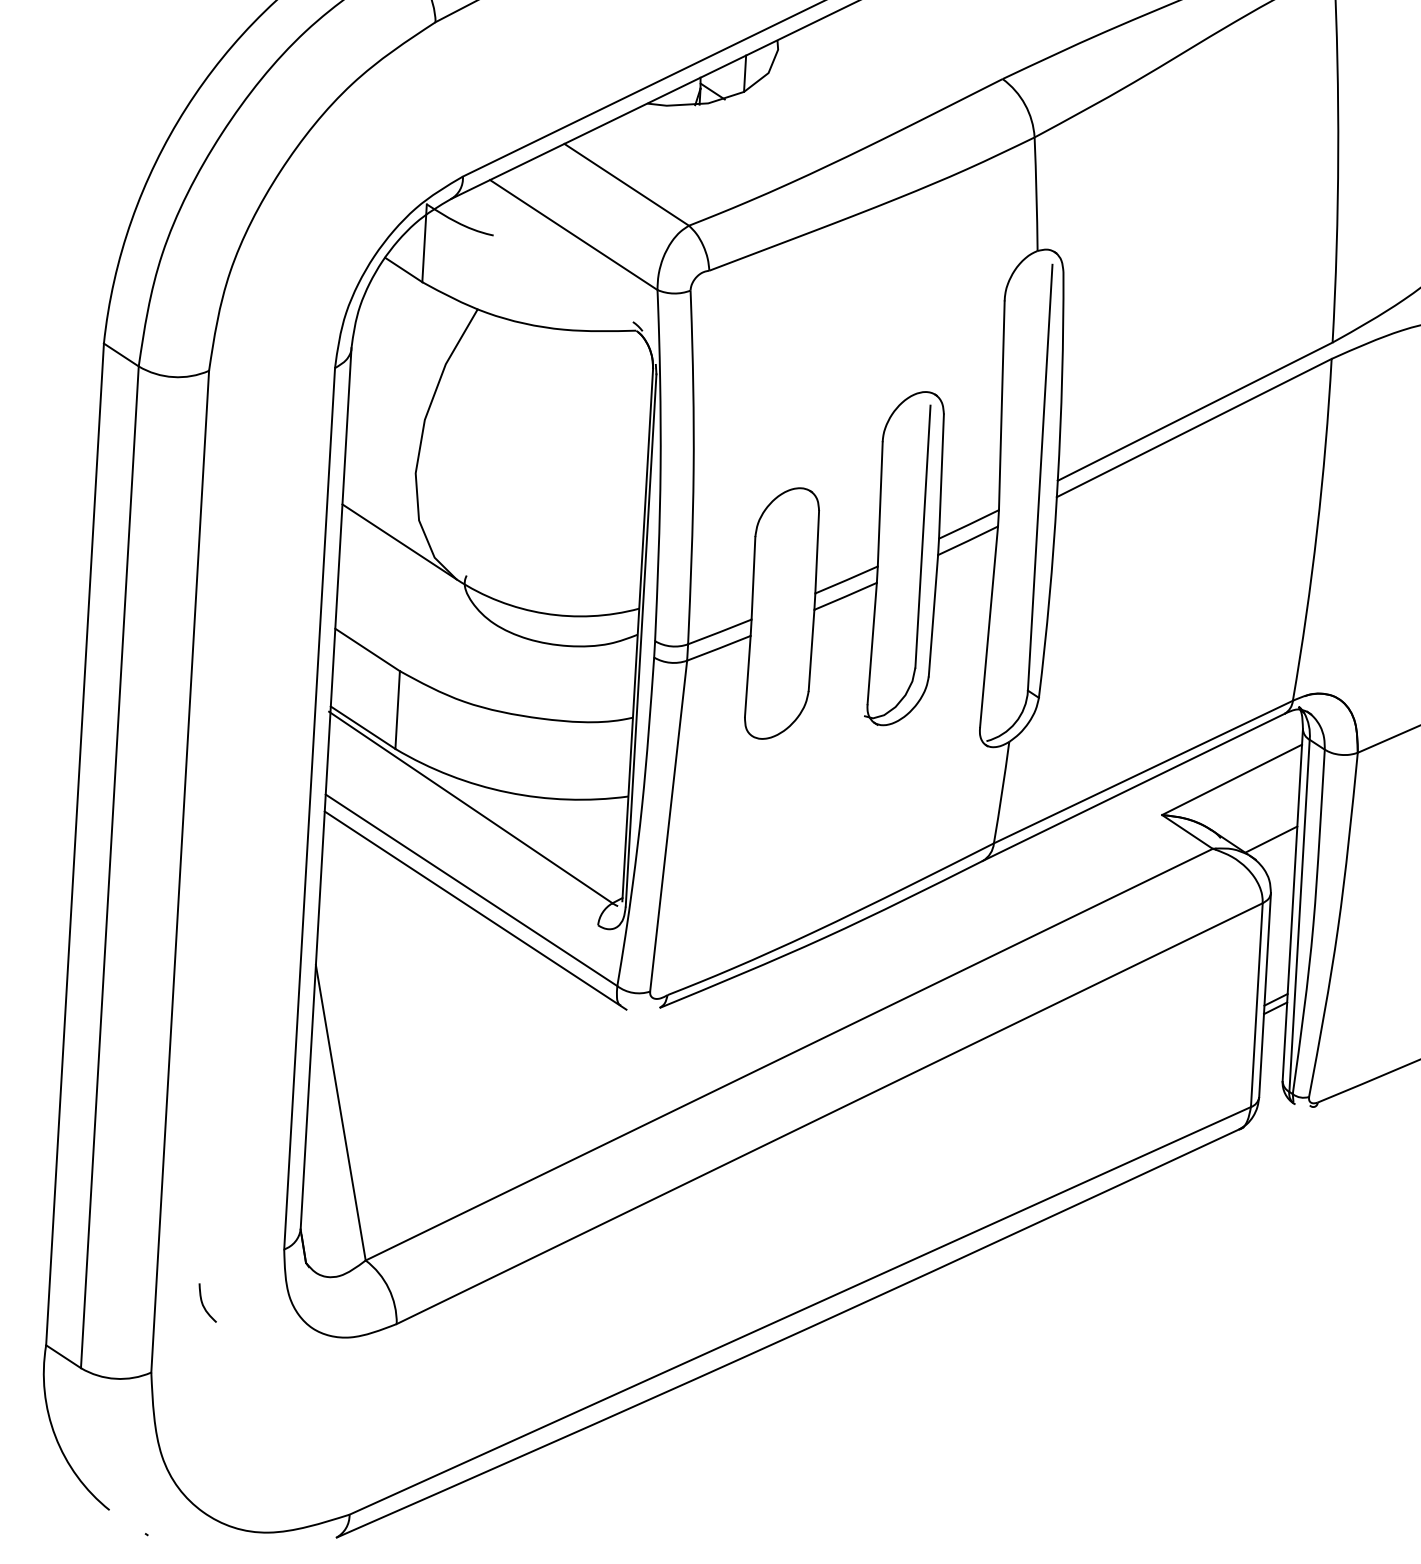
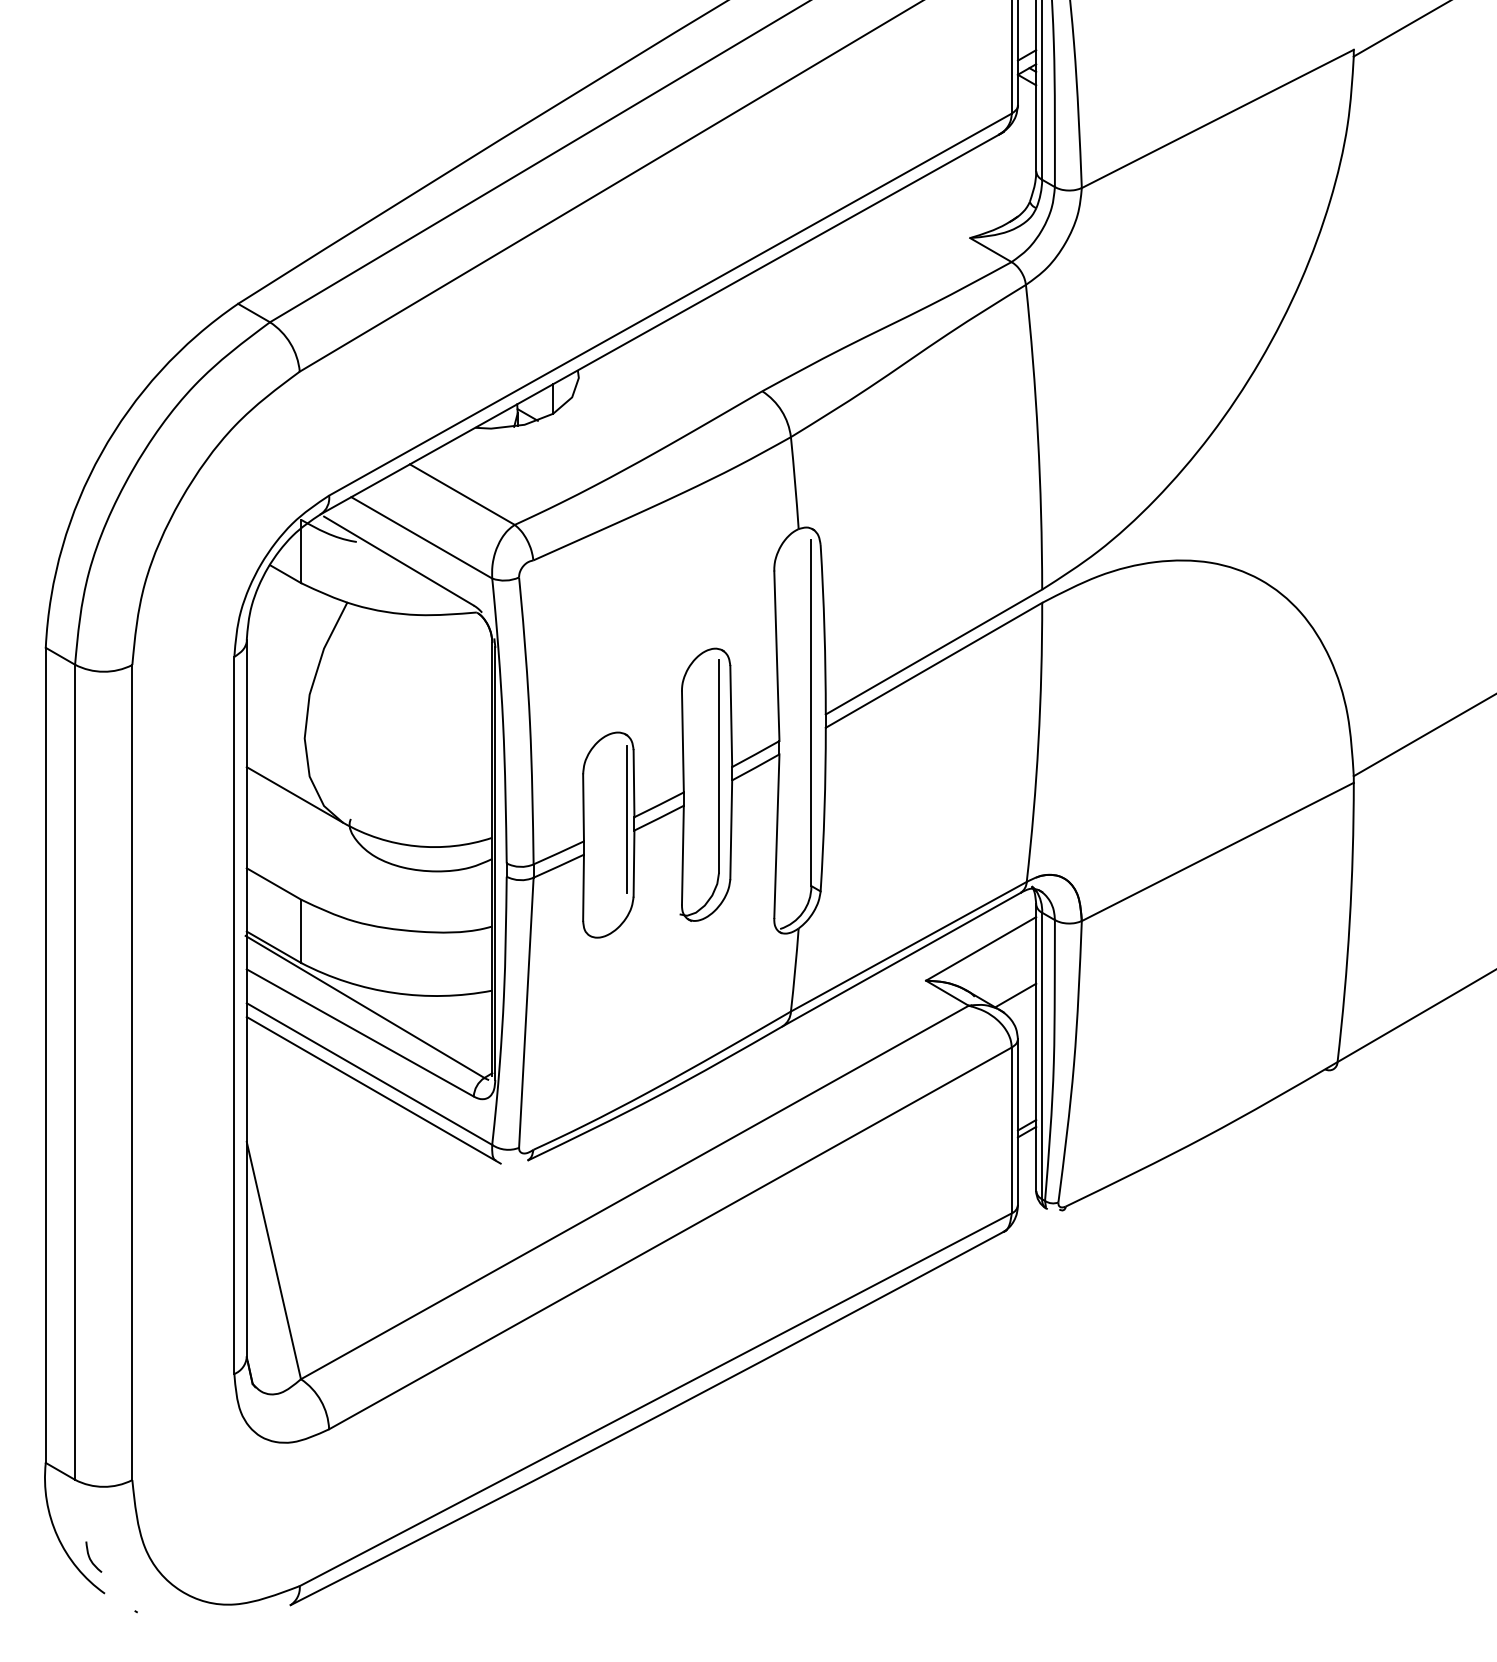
line: (543, 261) -> (398, 560), added
line: (805, 595) -> (626, 819), added
line: (462, 838) -> (359, 1032), added
curve: (203, 1303) -> (90, 1557), moved

